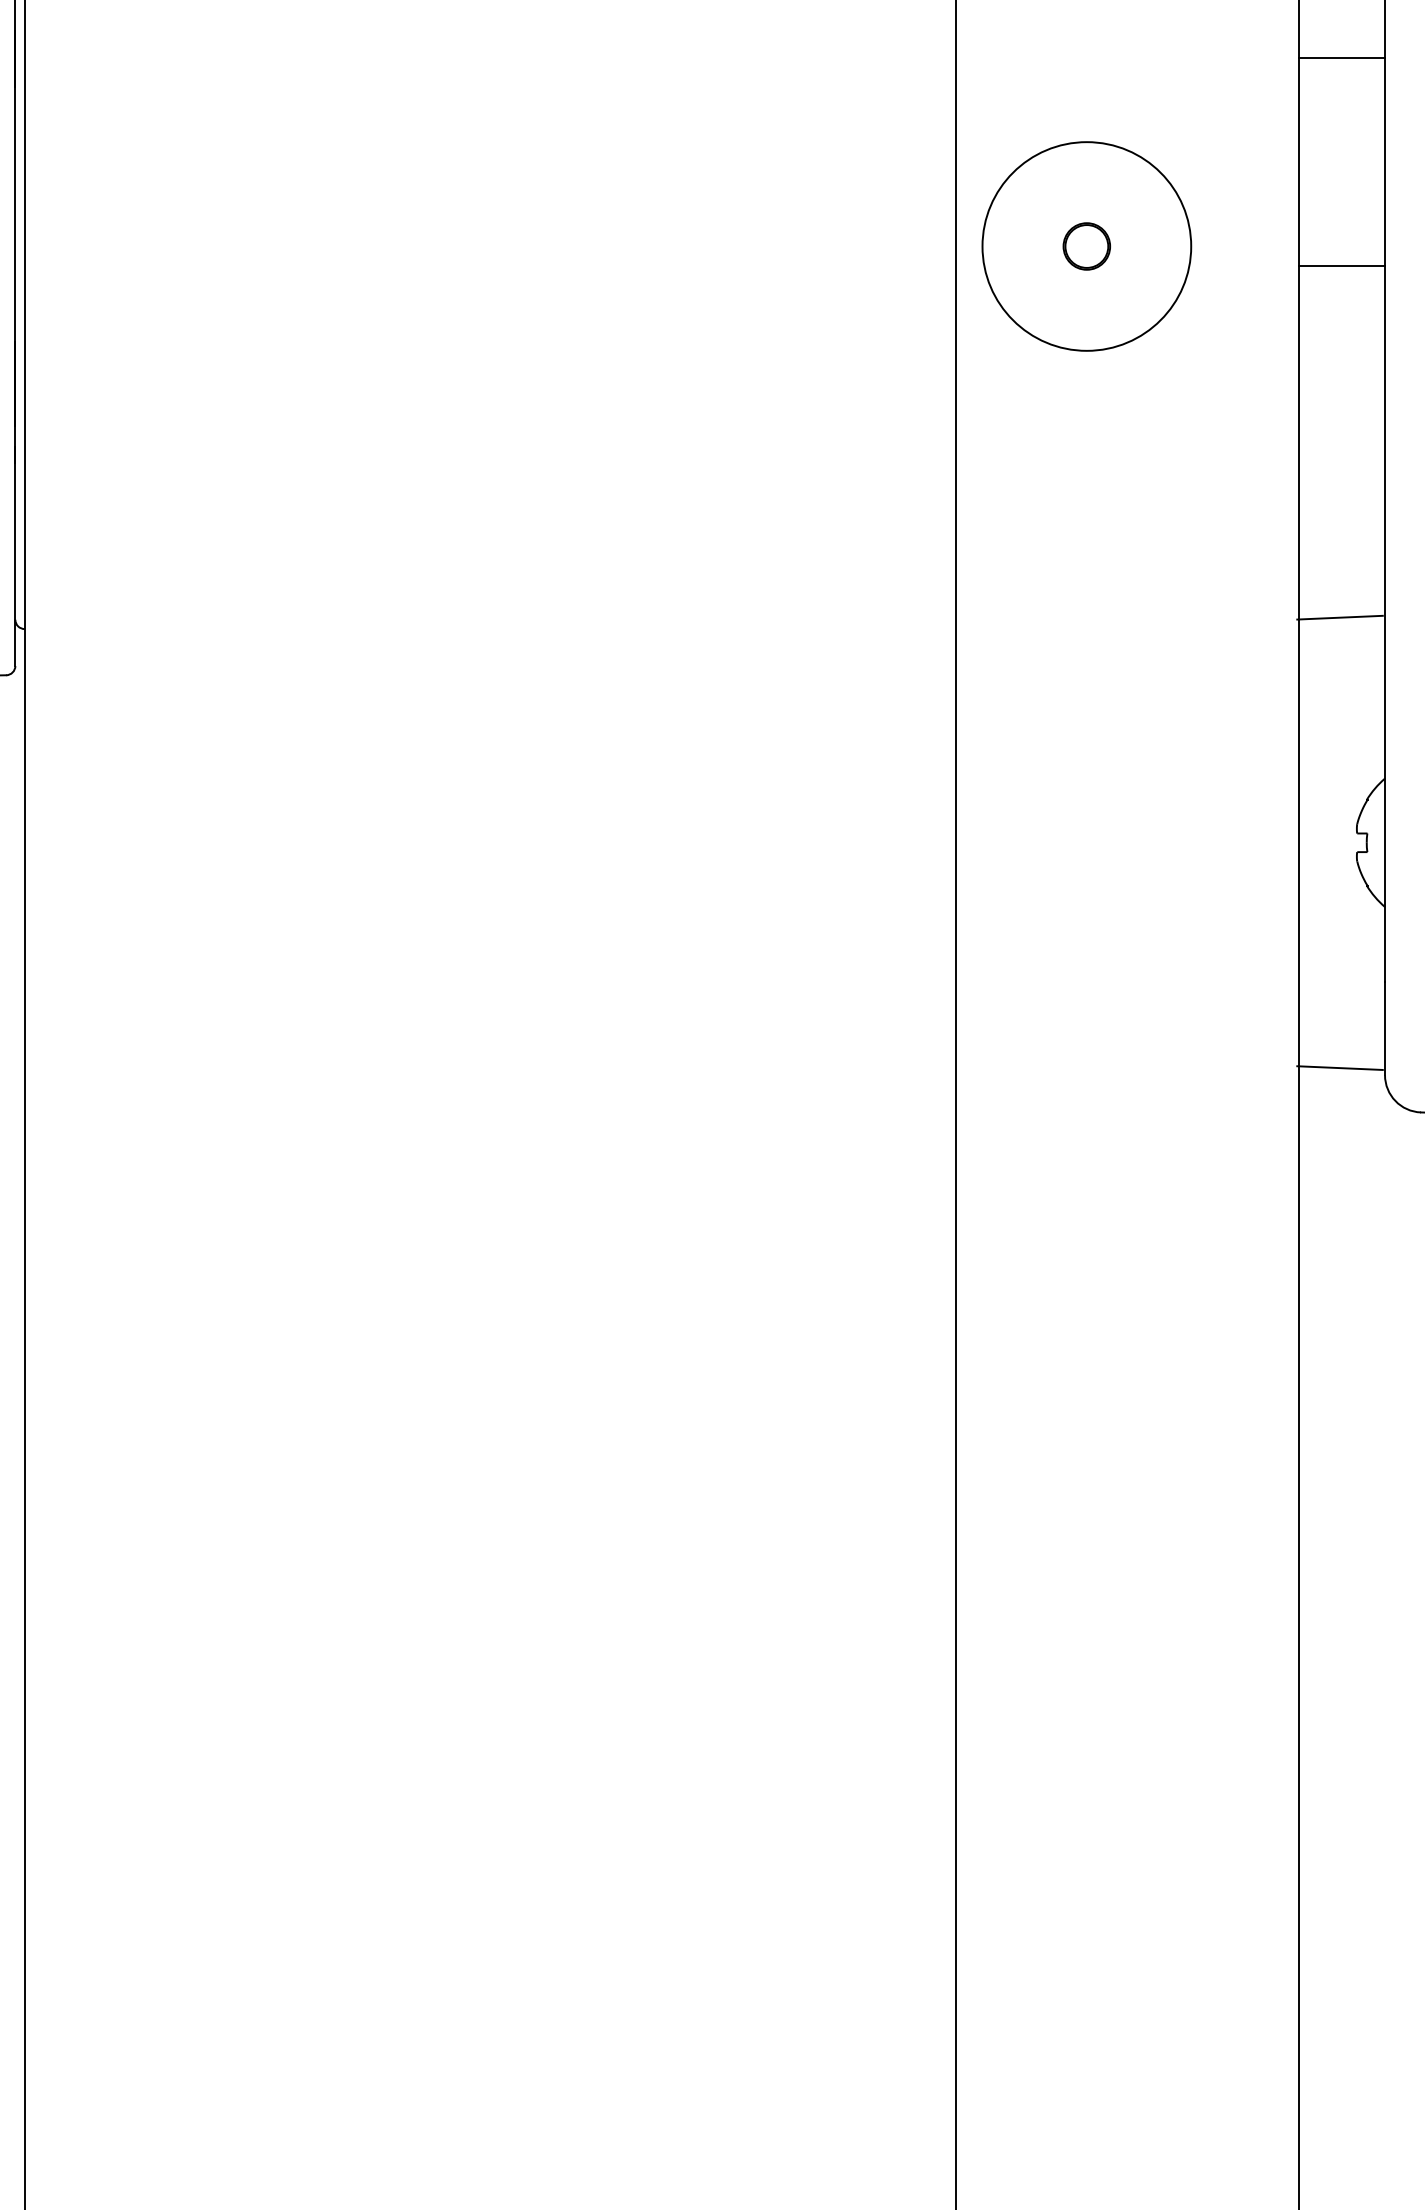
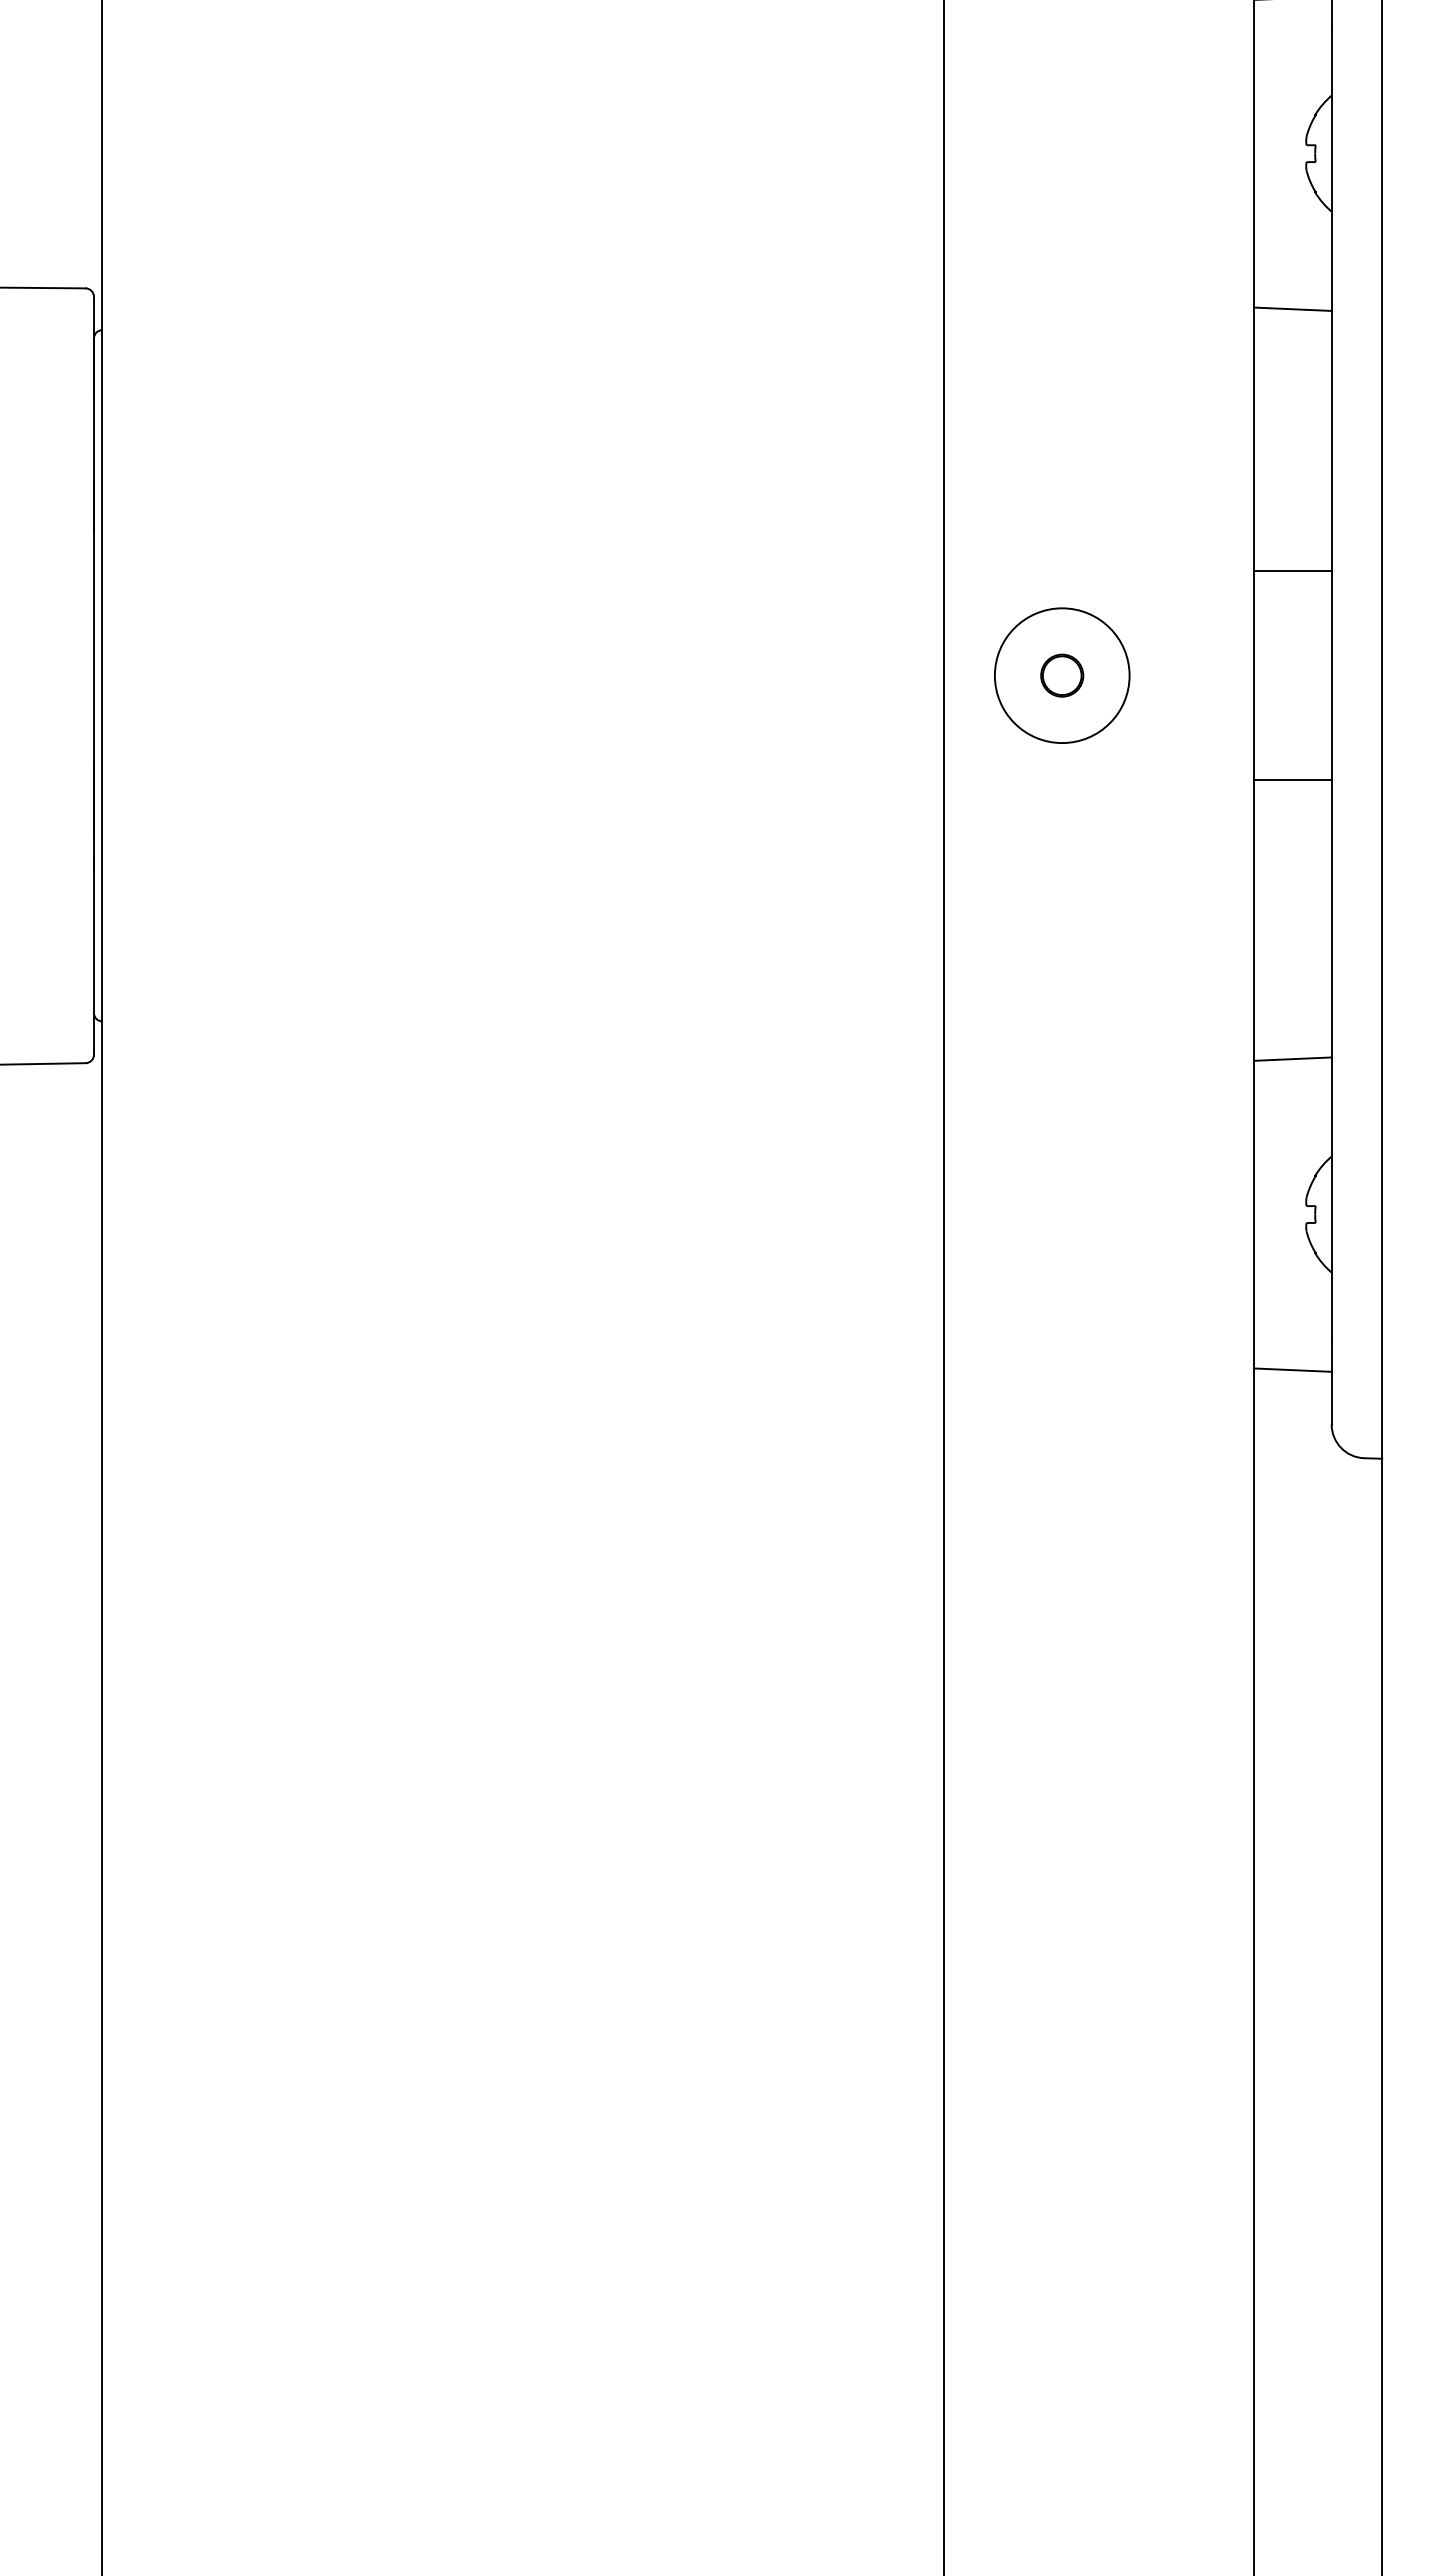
line: (1341, 58) -> (1292, 571), moved
circle: (1086, 246) -> (1061, 675), size x0.71
line: (1341, 266) -> (1292, 780), moved
line: (1339, 616) -> (1292, 1058), moved
line: (1339, 1067) -> (1292, 1369), moved

